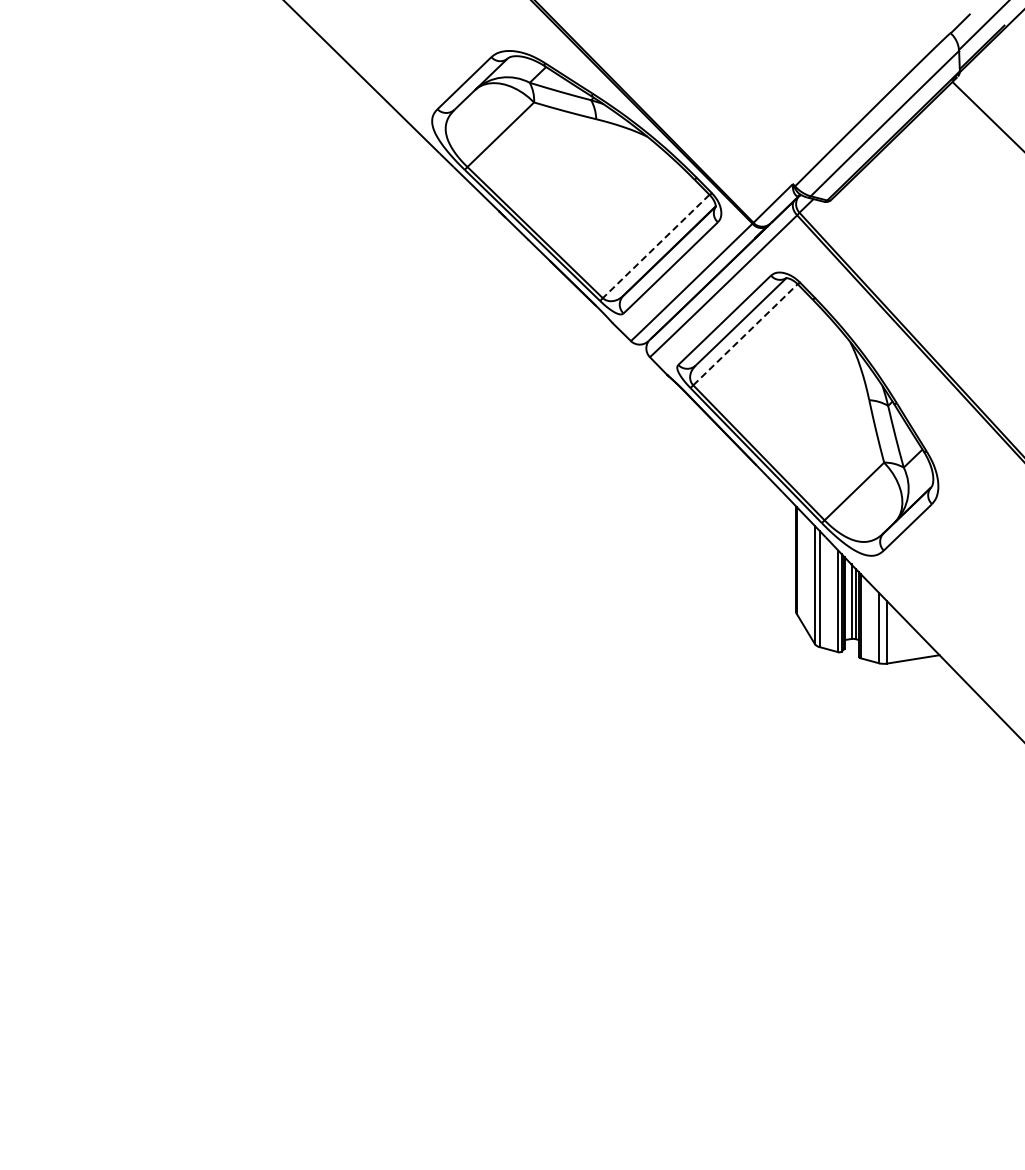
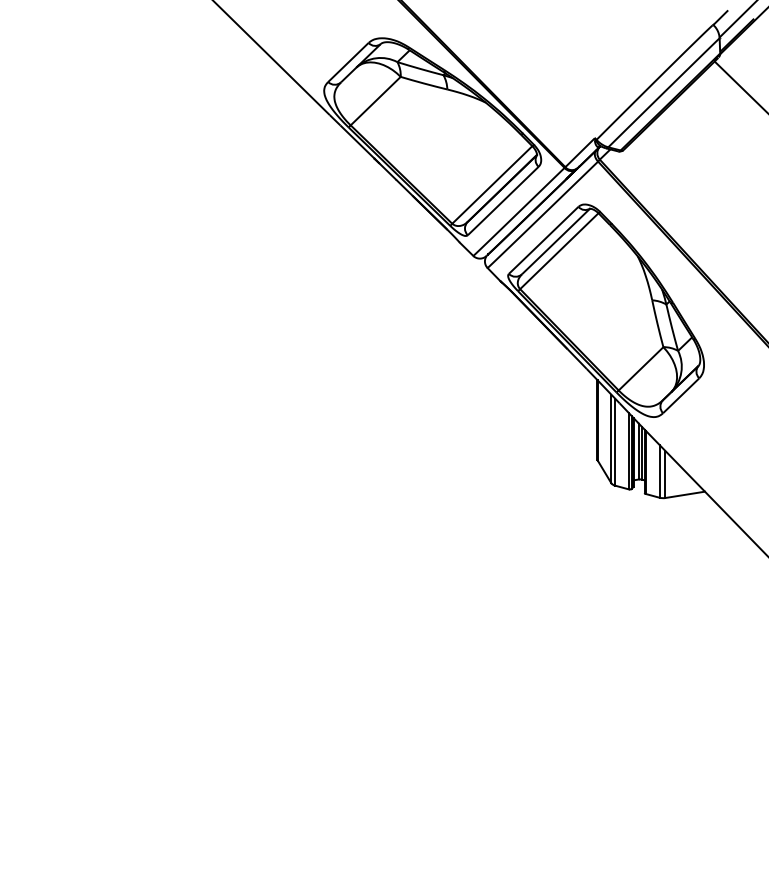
line: (655, 246) -> (491, 184), dashed -> solid
line: (745, 334) -> (559, 251), dashed -> solid

